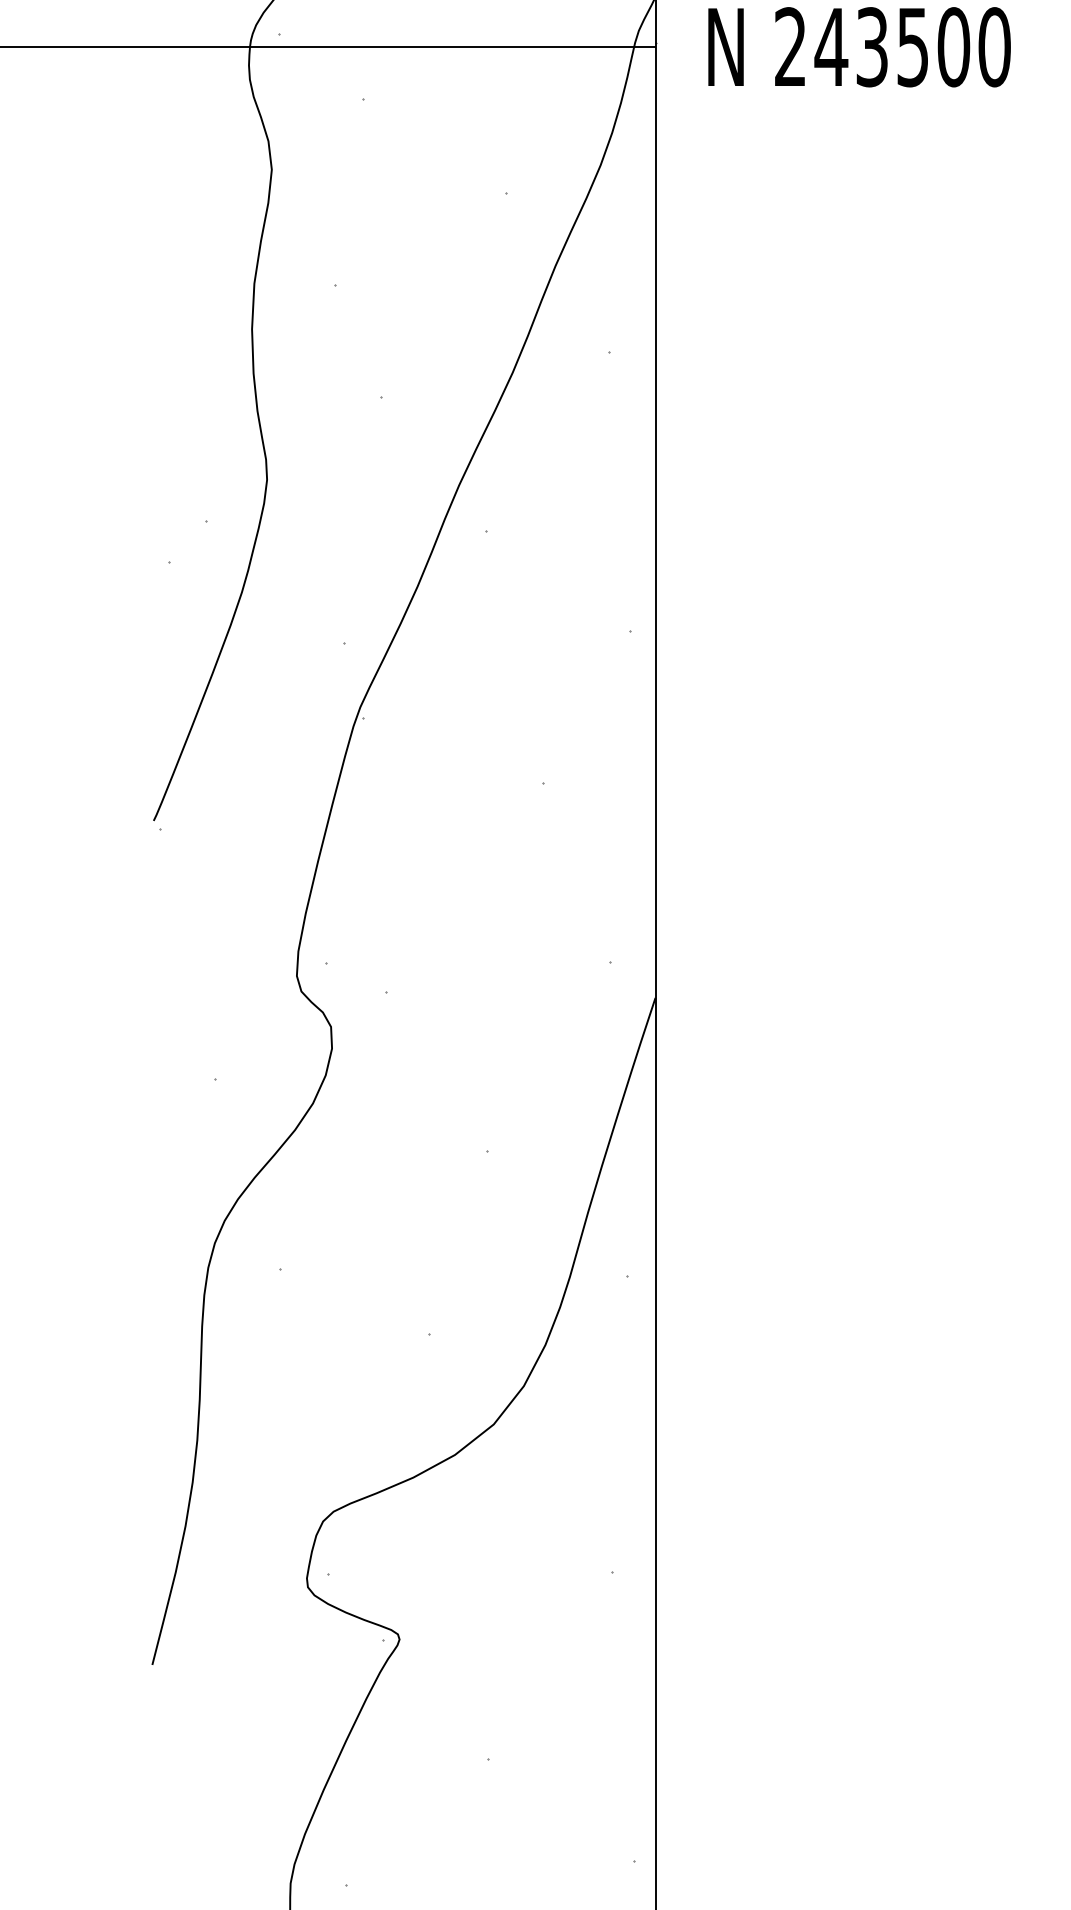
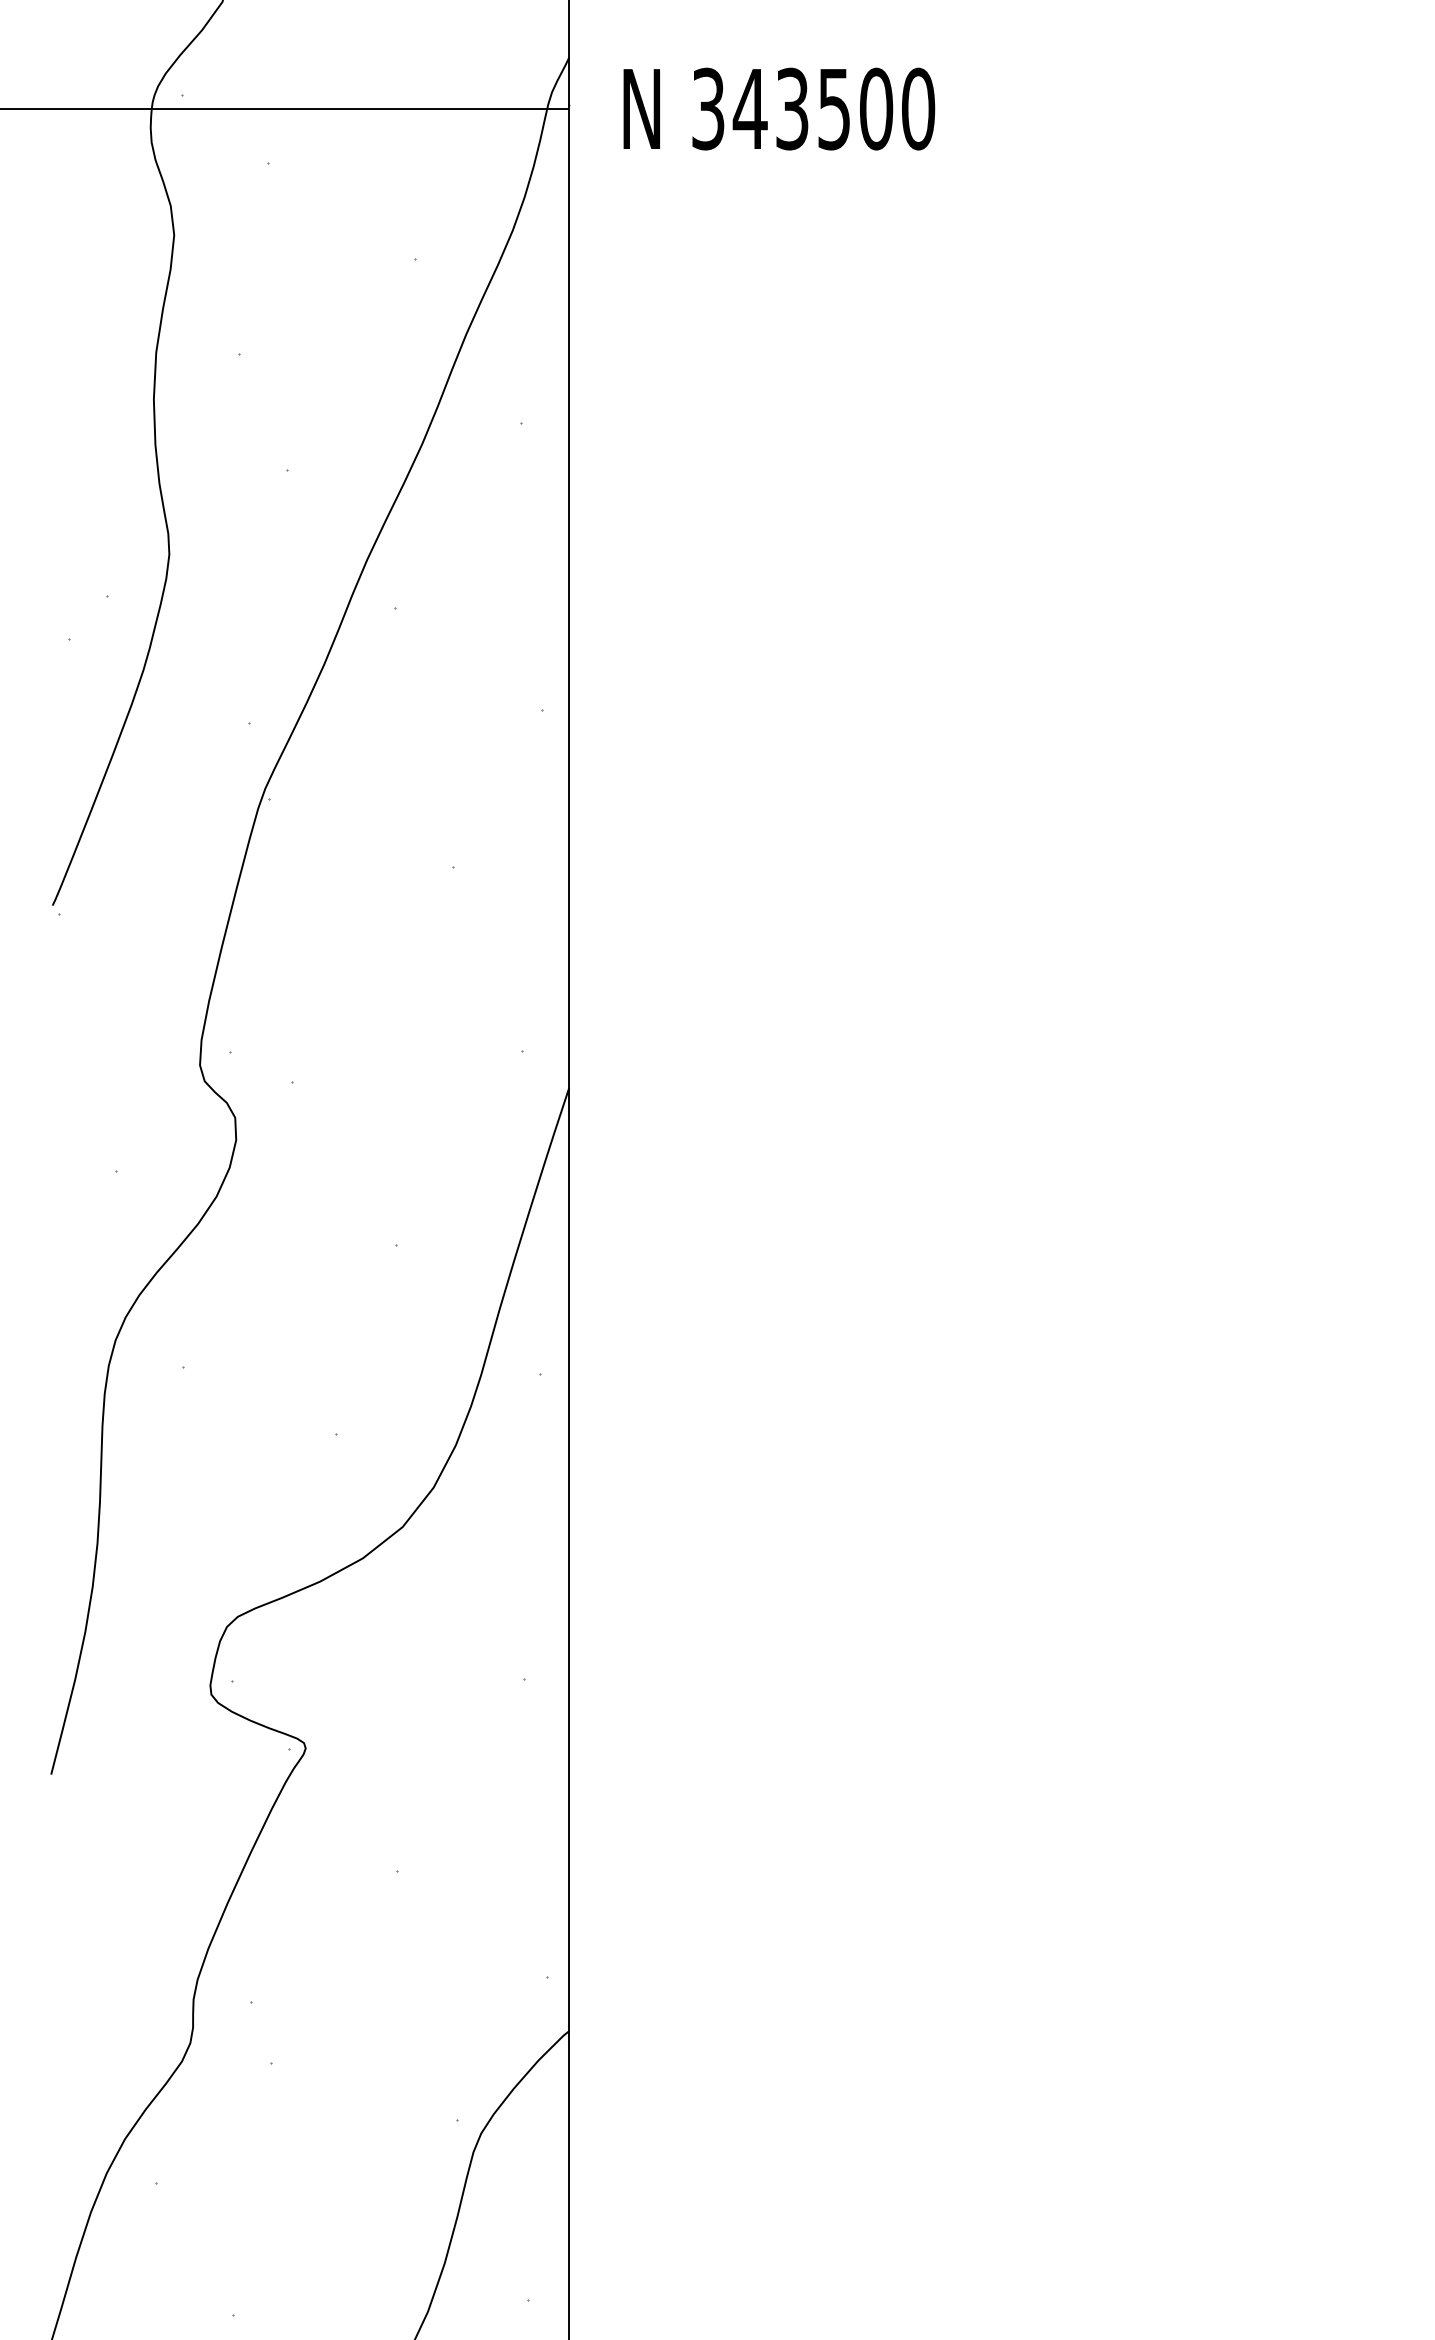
text: (790, 46) -> (708, 108), 243500 -> 343500

